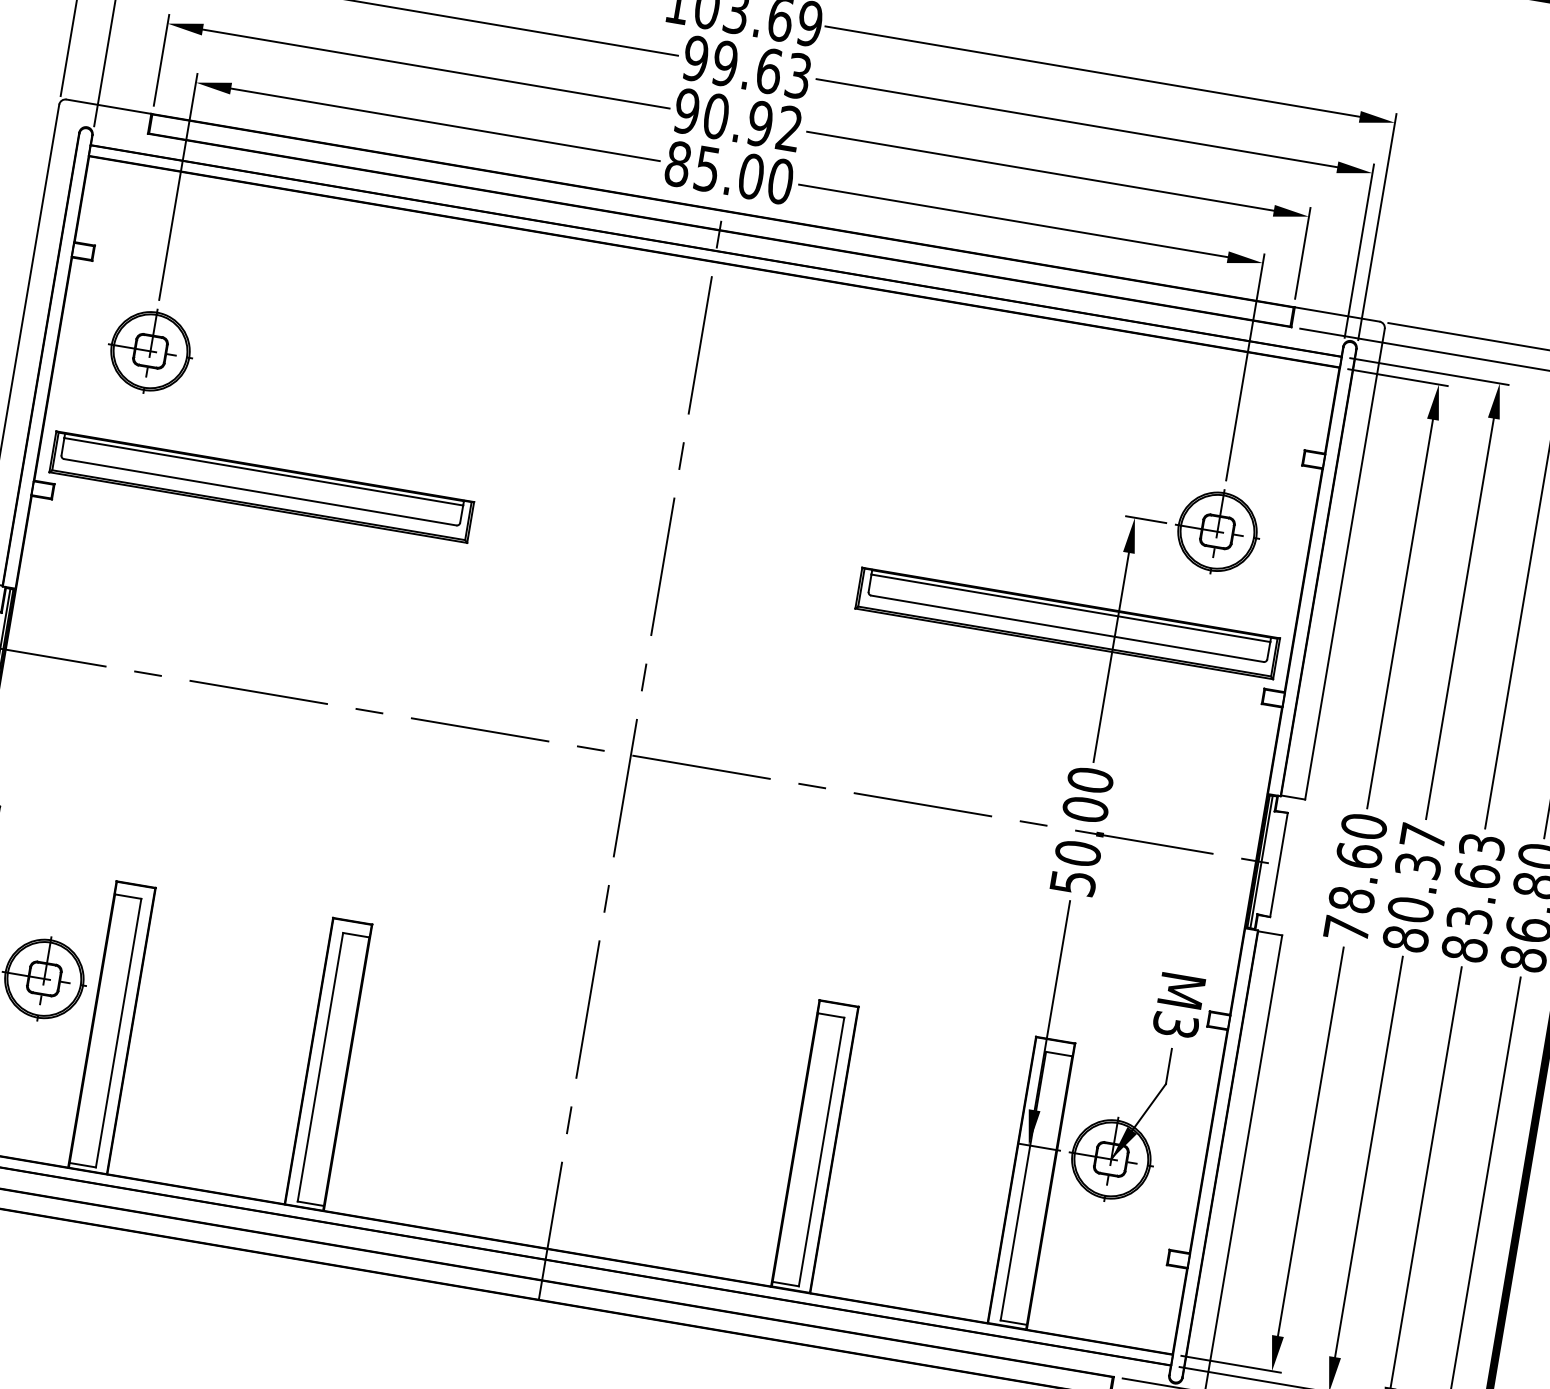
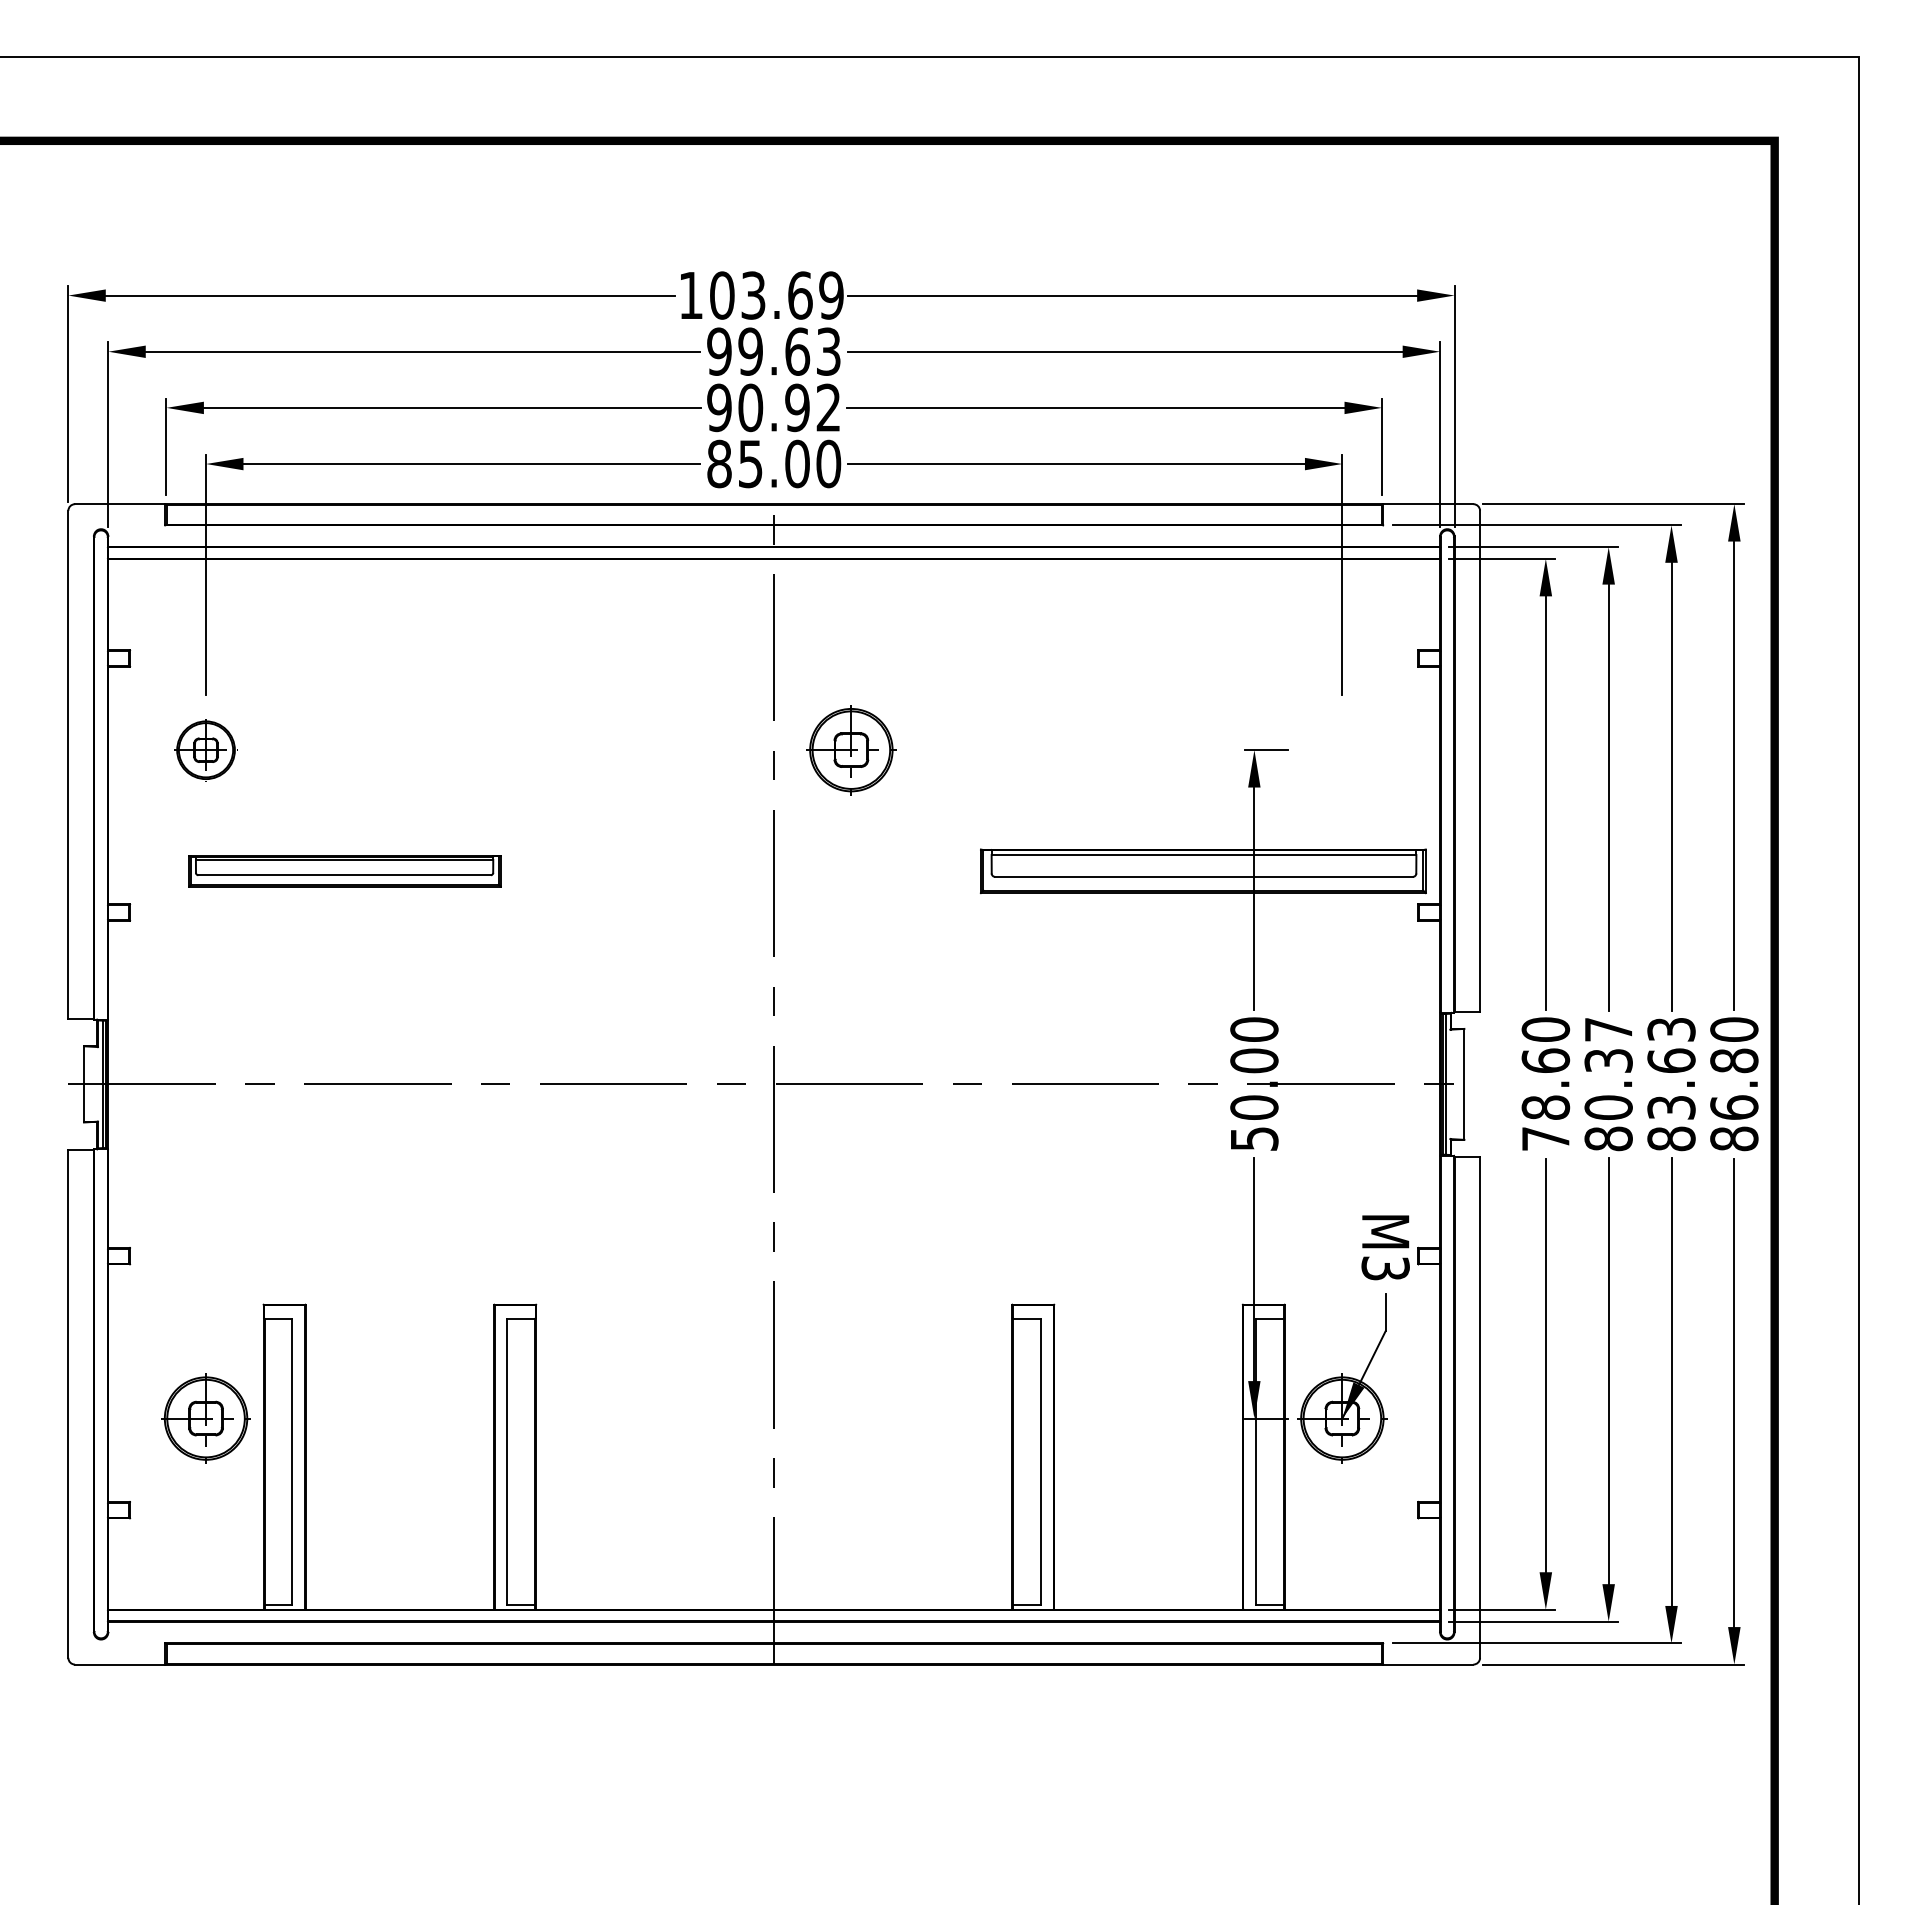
part: (149, 351) -> (205, 750), size x0.7
part: (261, 487) -> (344, 871), size x0.7
part: (1217, 532) -> (851, 750), moved

